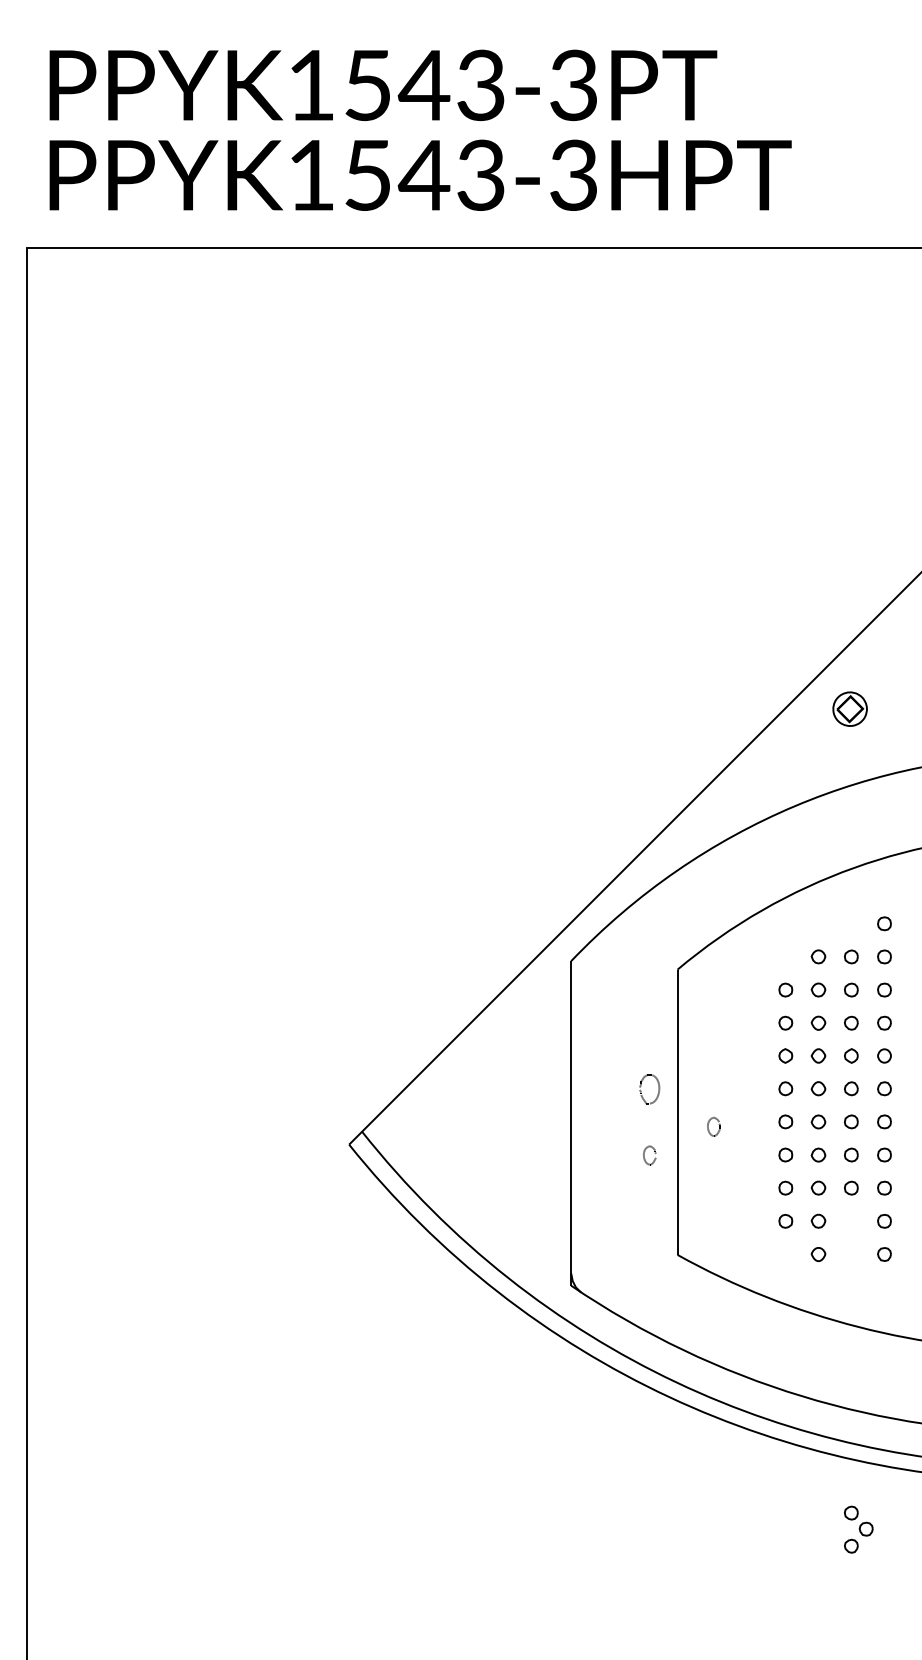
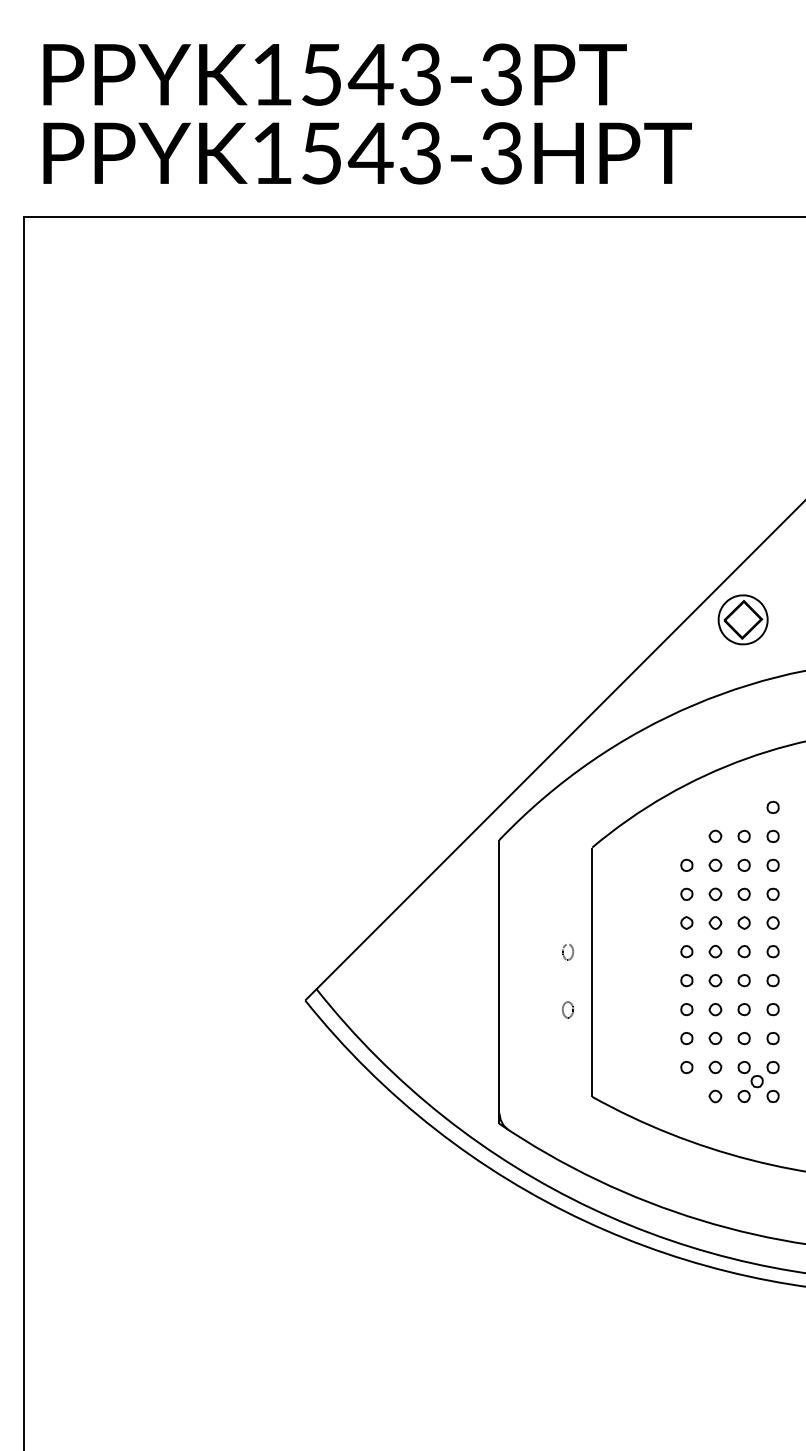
part: (849, 708) -> (742, 619), size x1.67
part: (649, 1089) -> (567, 952), size x0.62
part: (713, 1126) -> (623, 984), removed
part: (858, 1530) -> (750, 1082), moved

